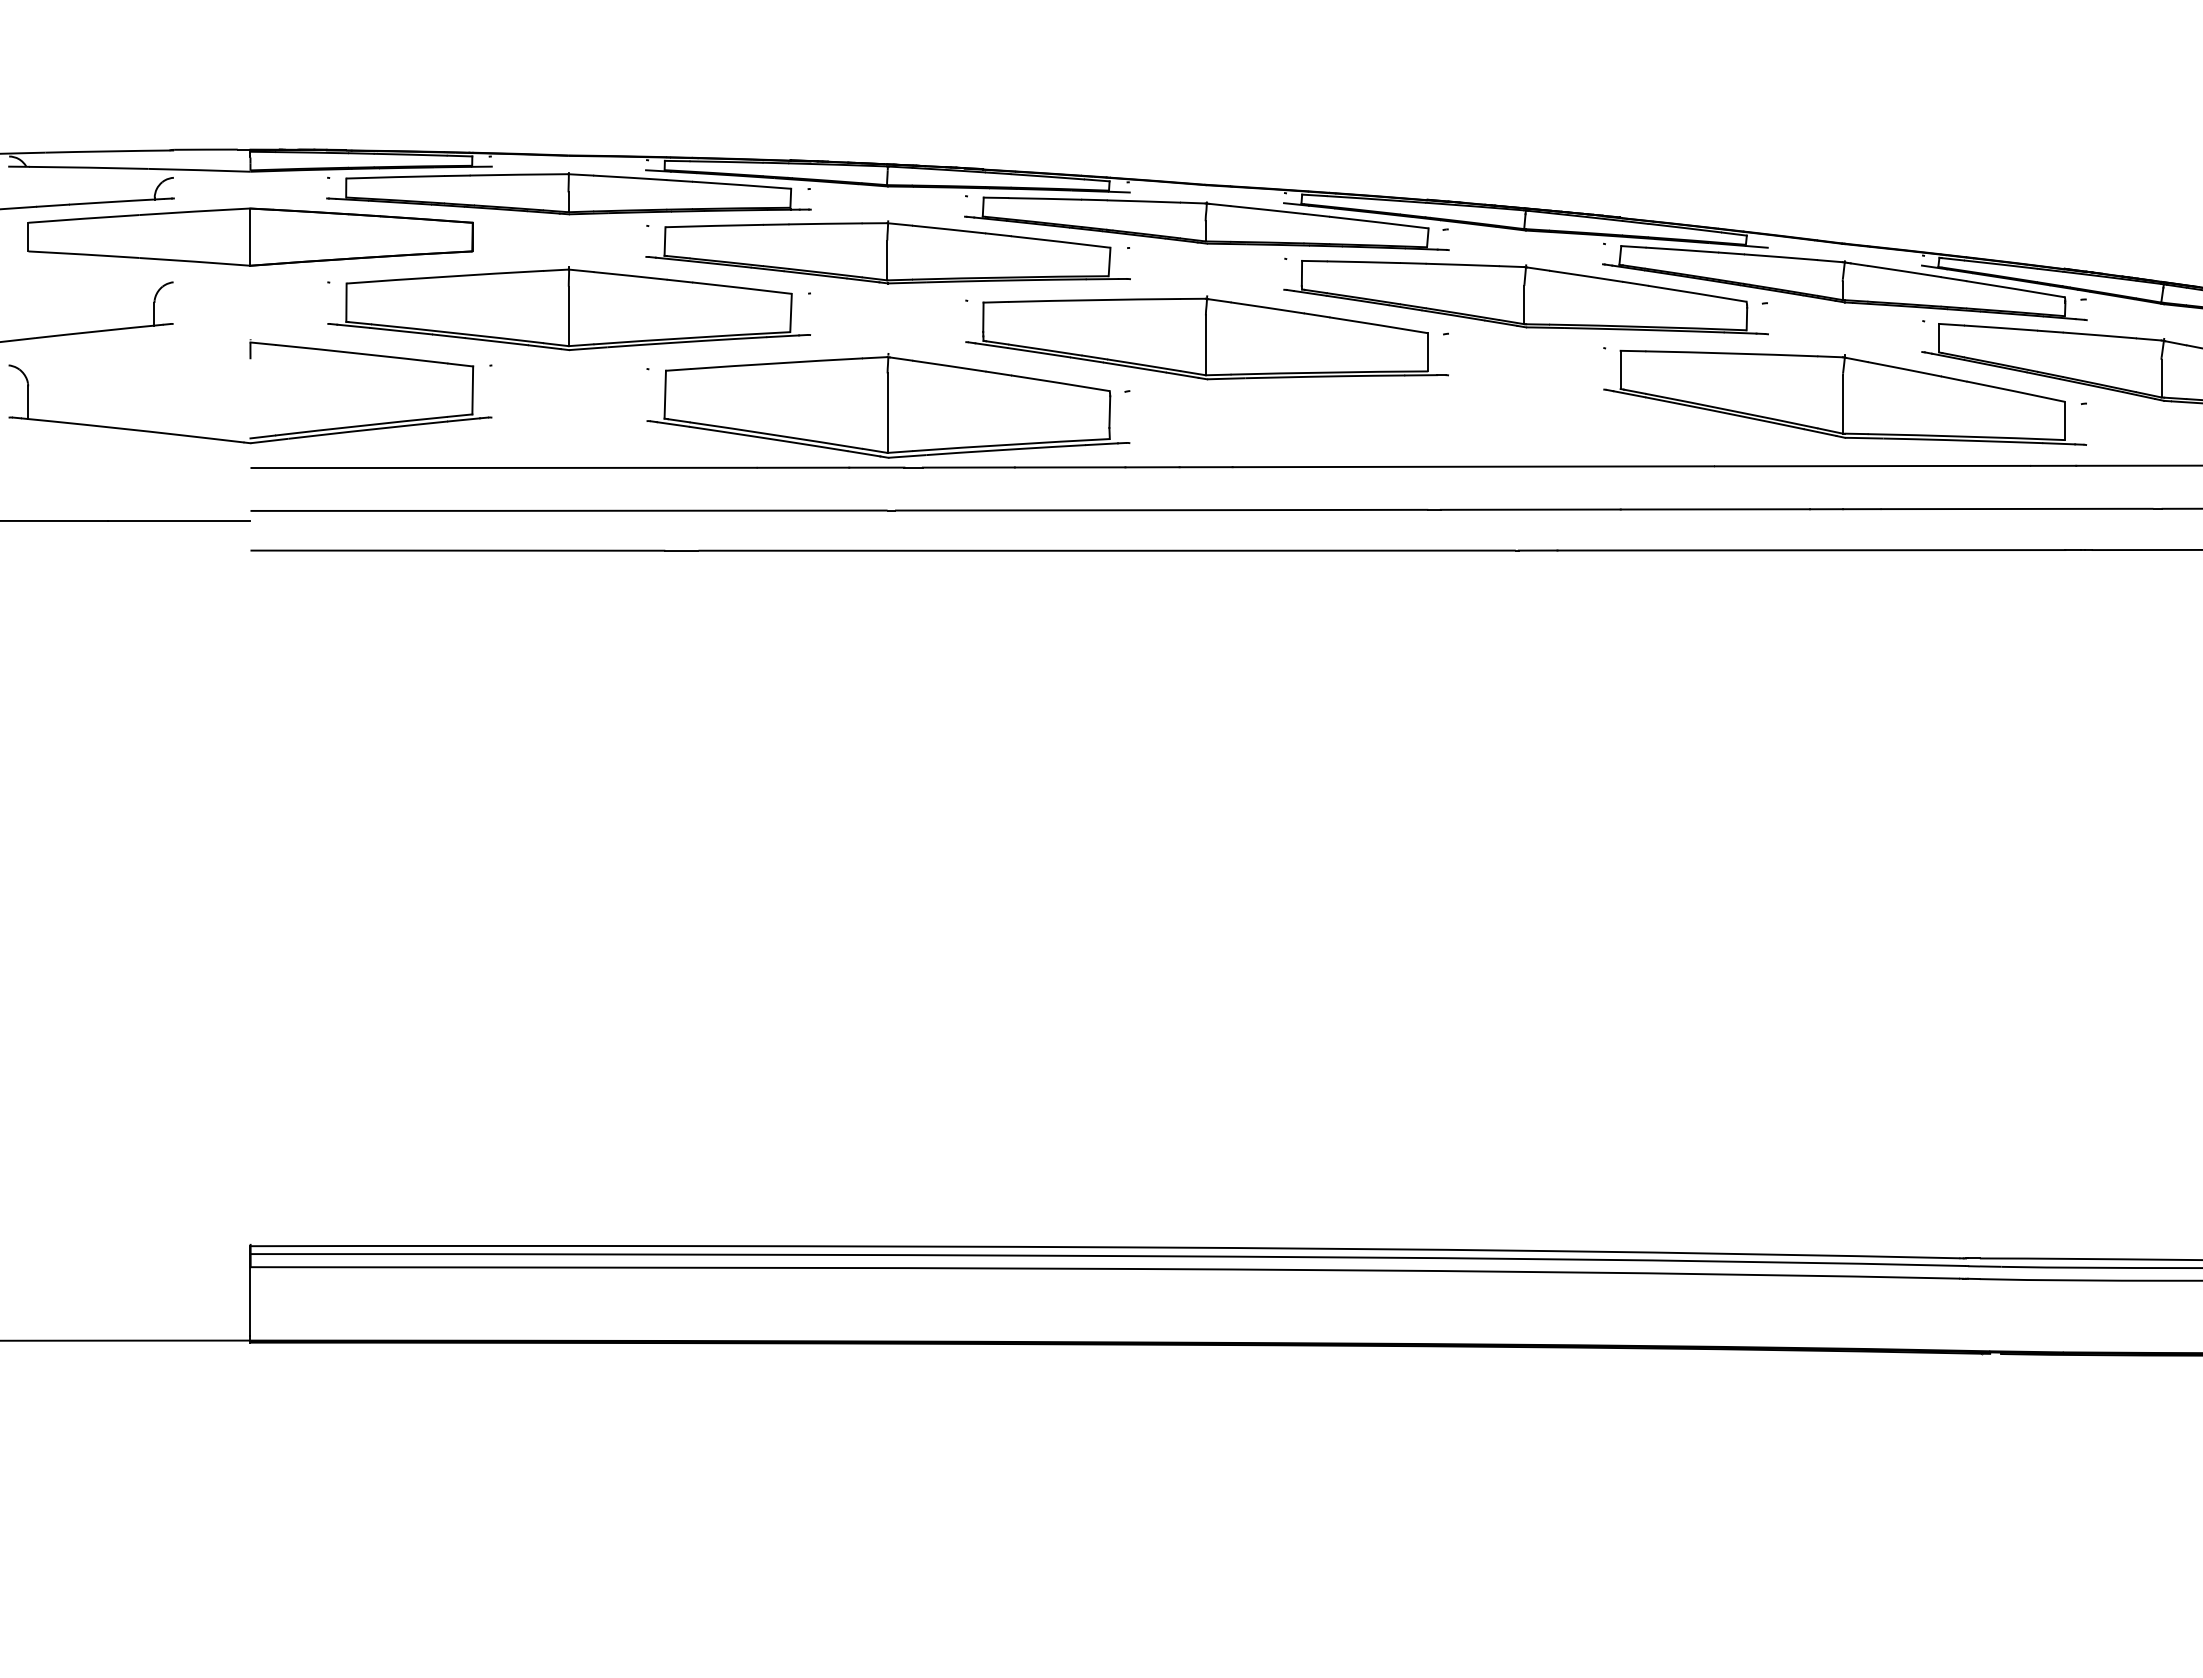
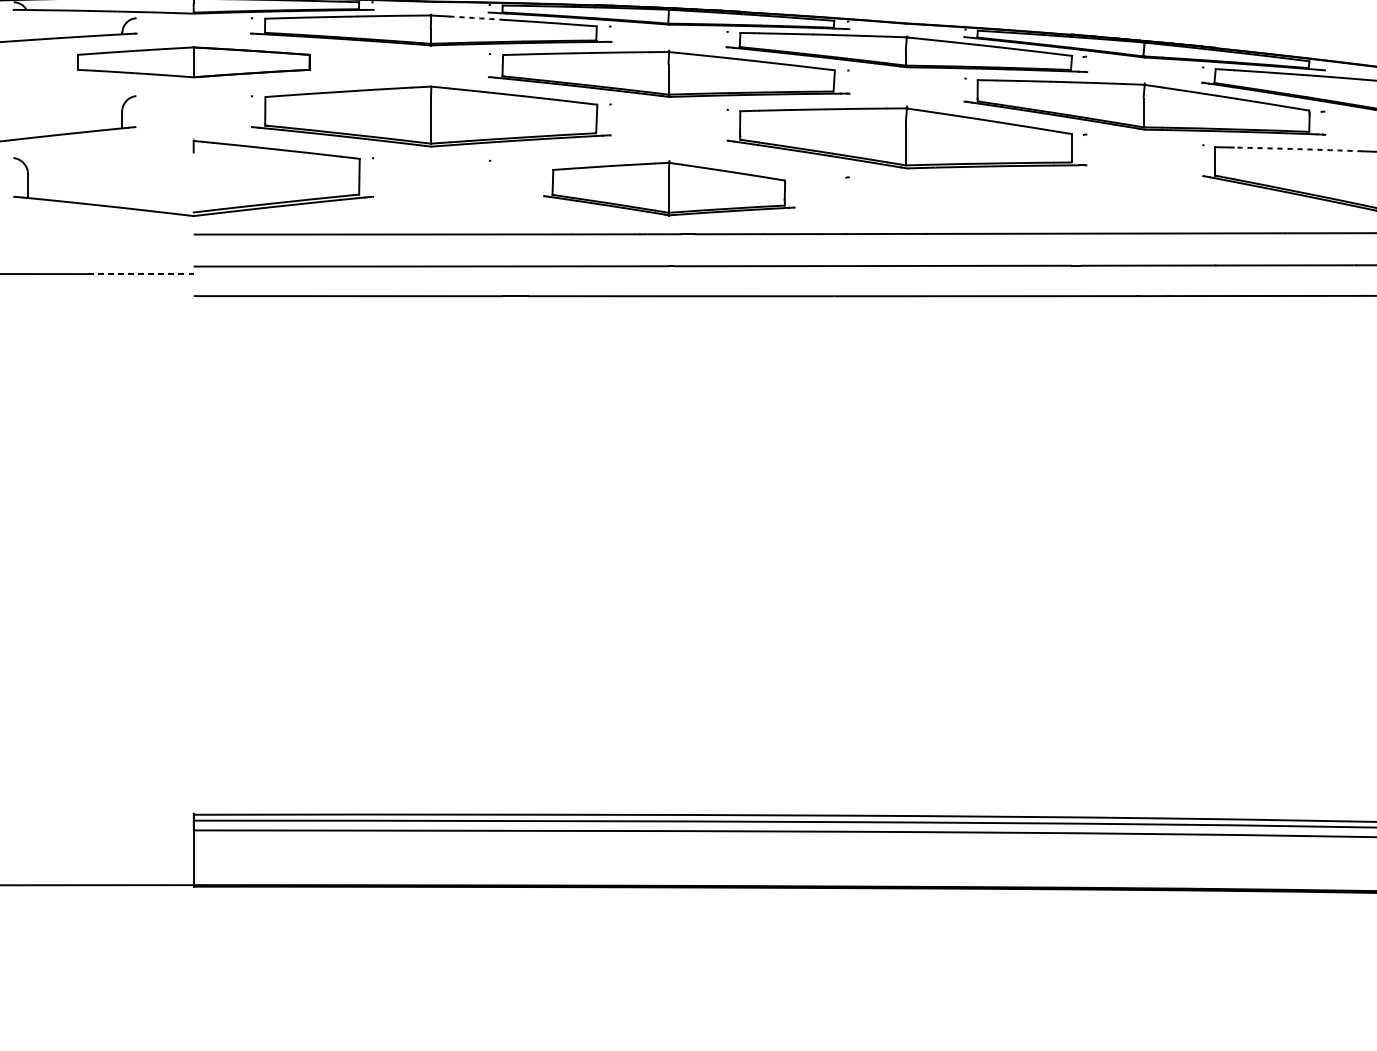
arc: (630, 177) -> (477, 17), solid -> dashed
part: (250, 236) -> (193, 61), size x0.7
arc: (1731, 353) -> (1297, 149), solid -> dashed
part: (888, 405) -> (669, 187), size x0.7
line: (178, 521) -> (140, 274), solid -> dashed

